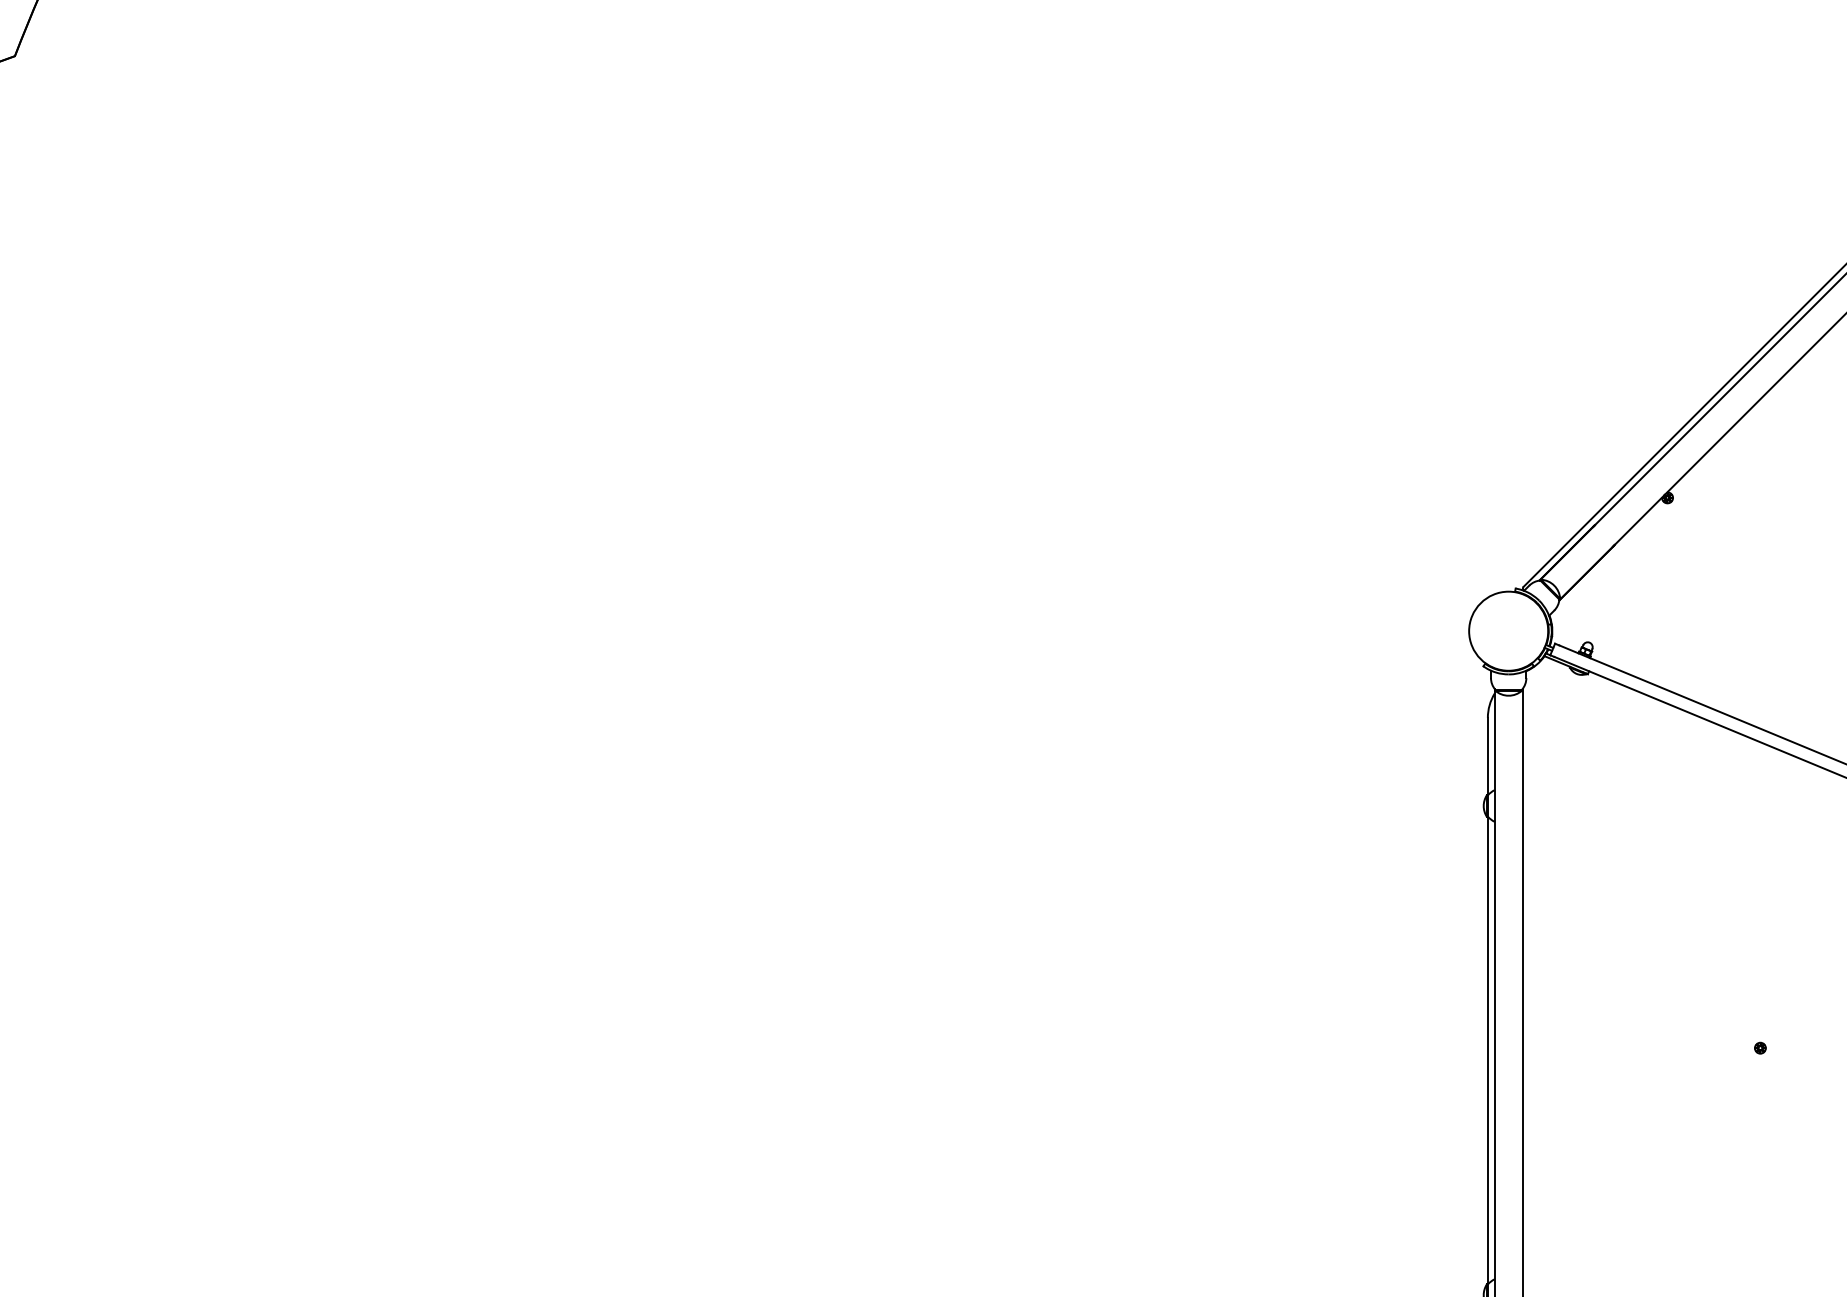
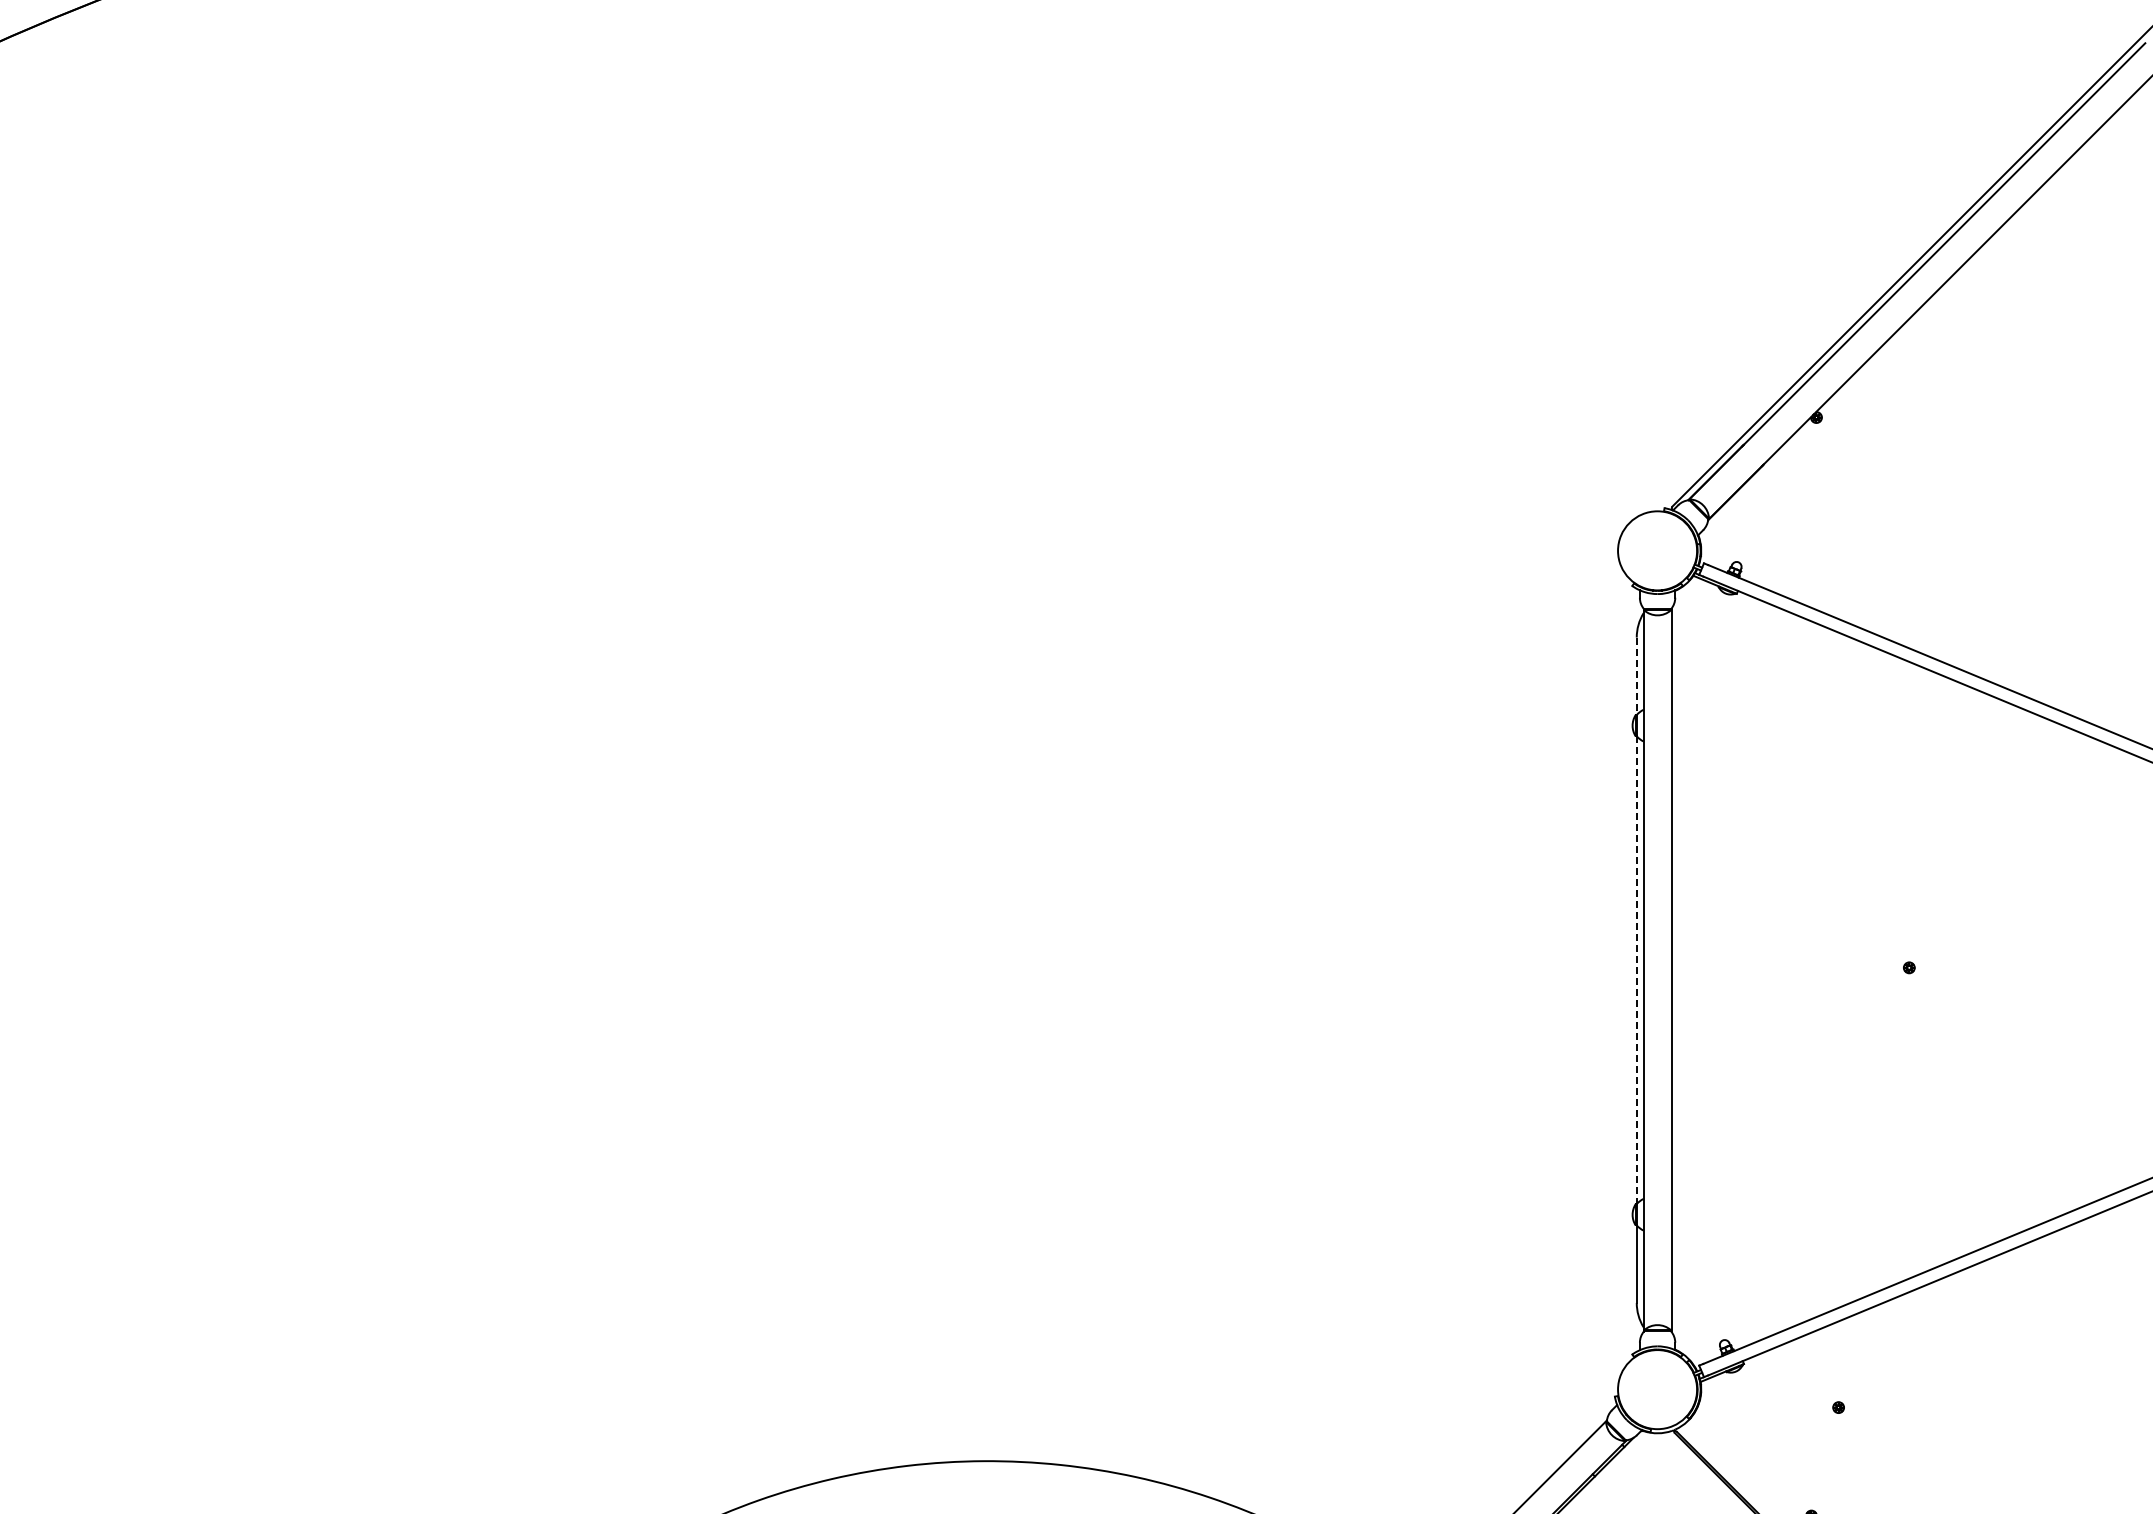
line: (1487, 756) -> (1636, 676), solid -> dashed
line: (1487, 1050) -> (1636, 970), solid -> dashed

